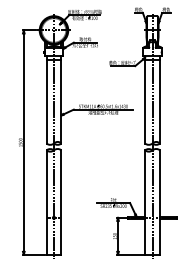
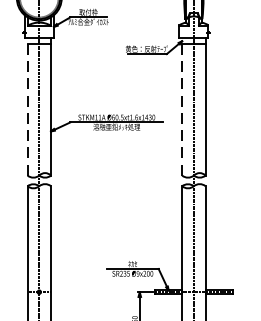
line: (46, 99) -> (27, 106), solid -> dashed
line: (145, 99) -> (182, 106), solid -> dashed

